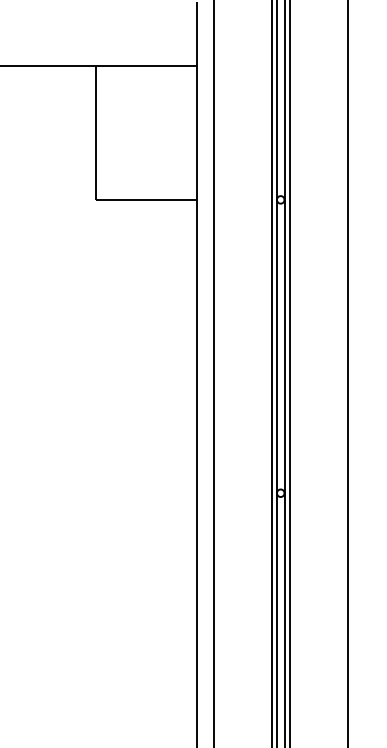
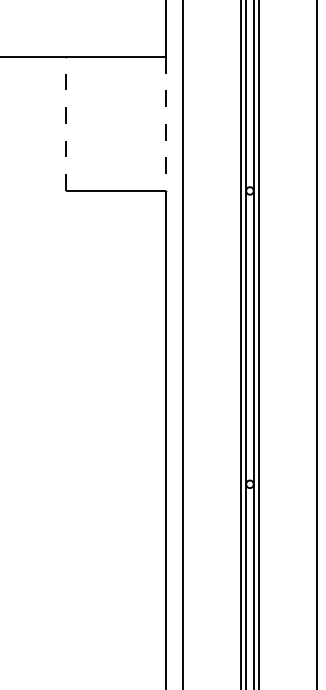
line: (96, 132) -> (65, 123), solid -> dashed
line: (196, 133) -> (165, 124), solid -> dashed

